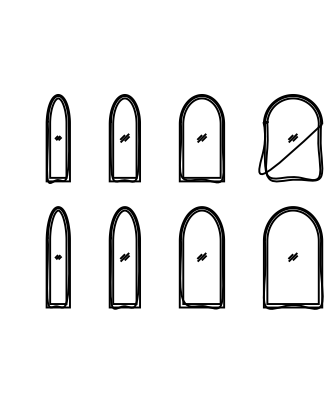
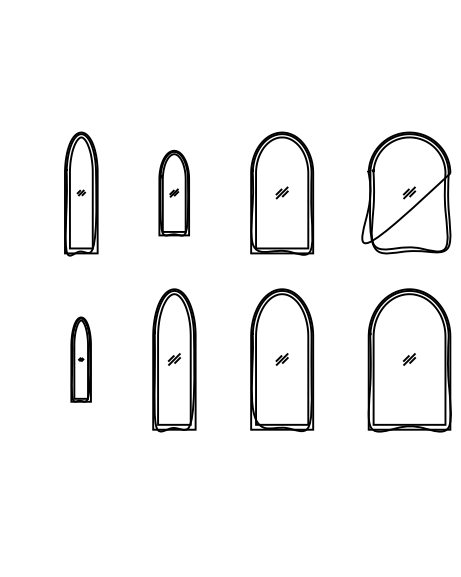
part: (124, 138) -> (173, 193), size x0.7
part: (57, 257) -> (80, 359), size x0.6

